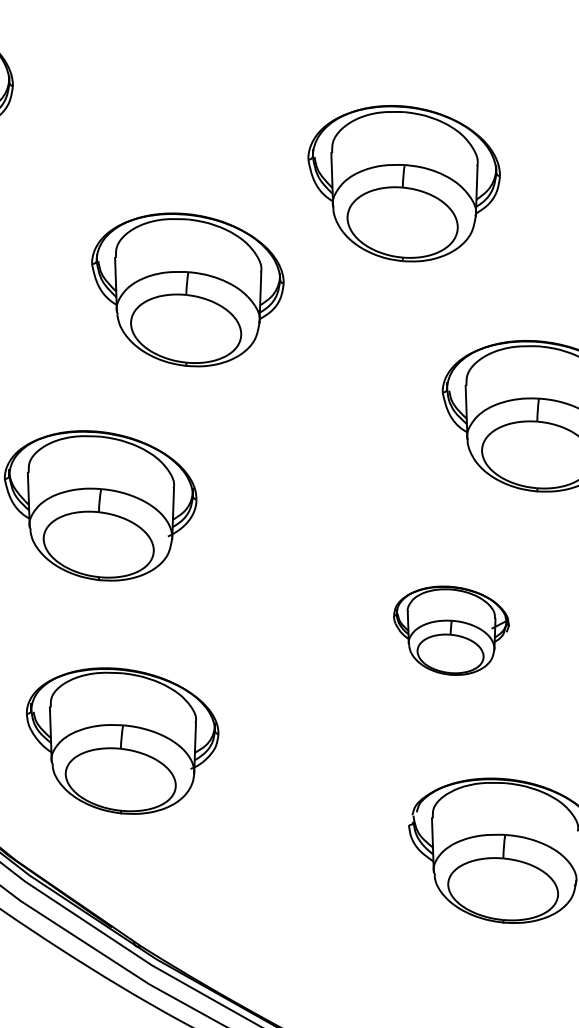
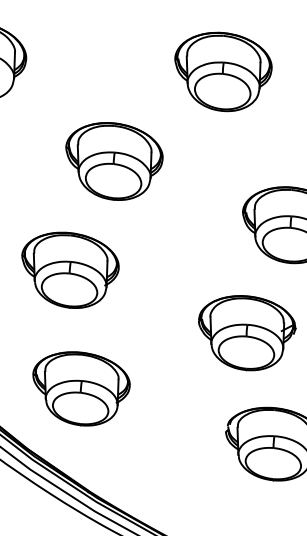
part: (404, 182) -> (223, 71), moved
part: (451, 631) -> (247, 333), size x1.67

